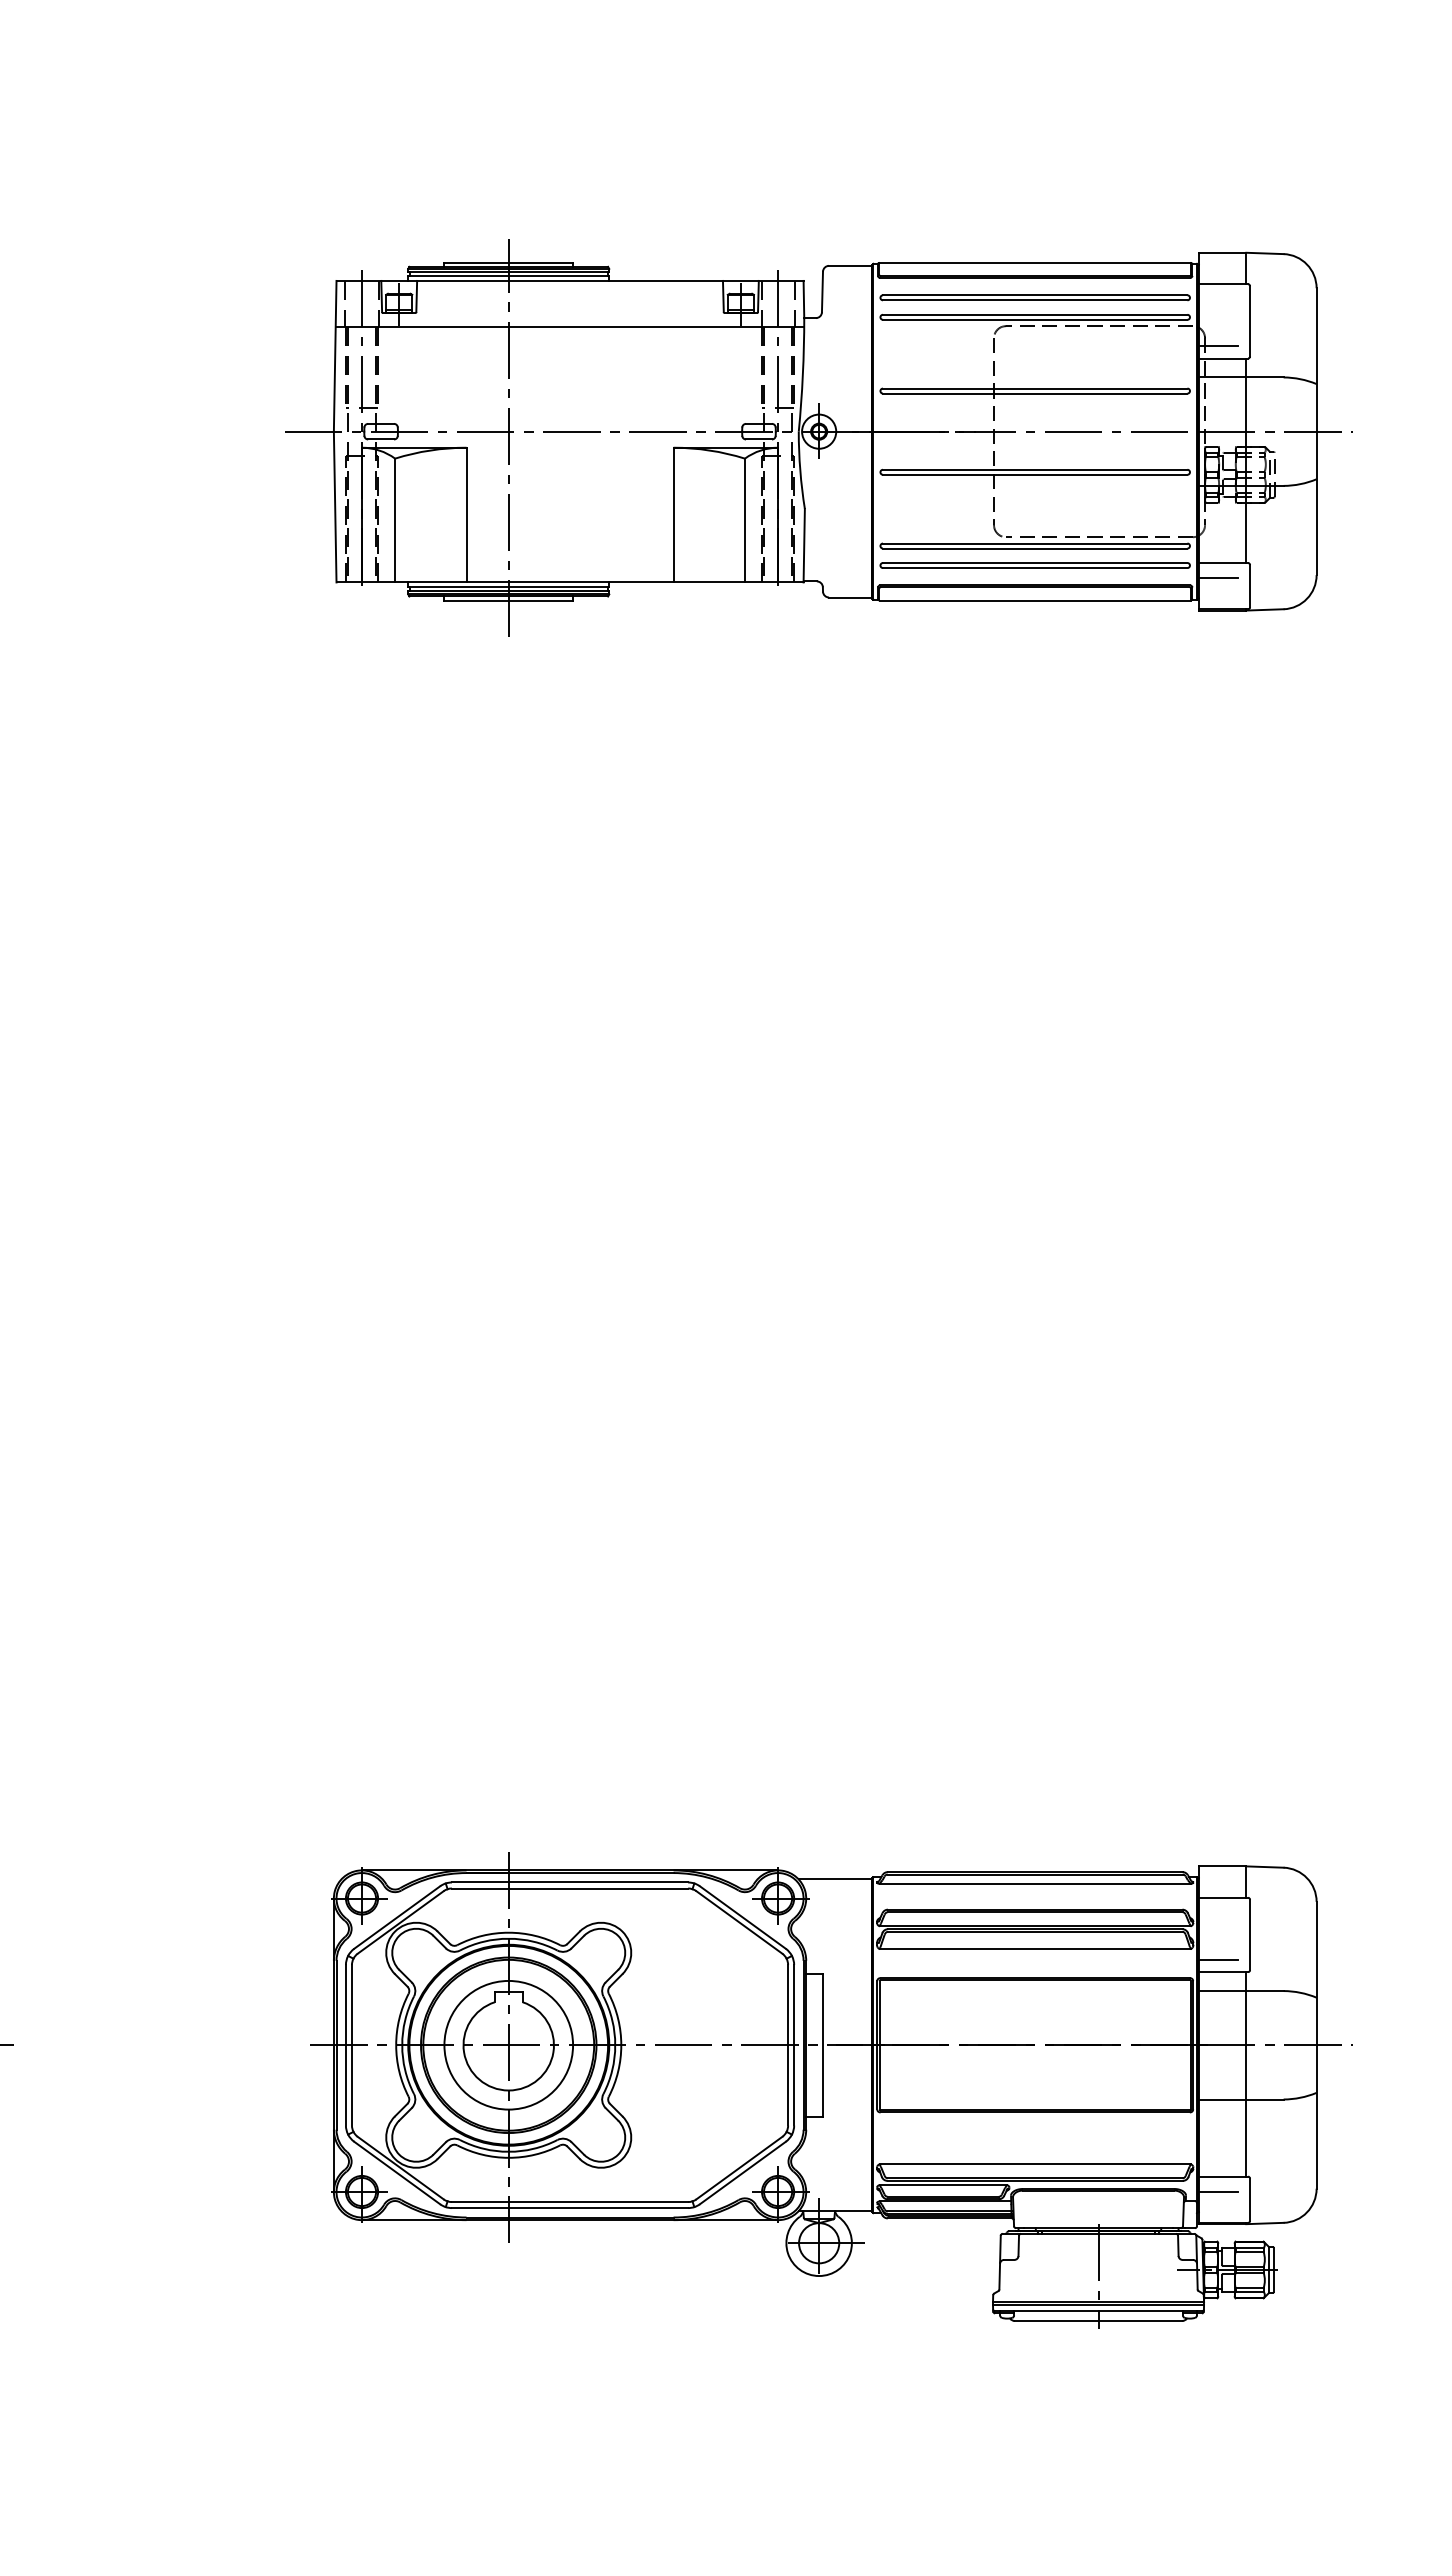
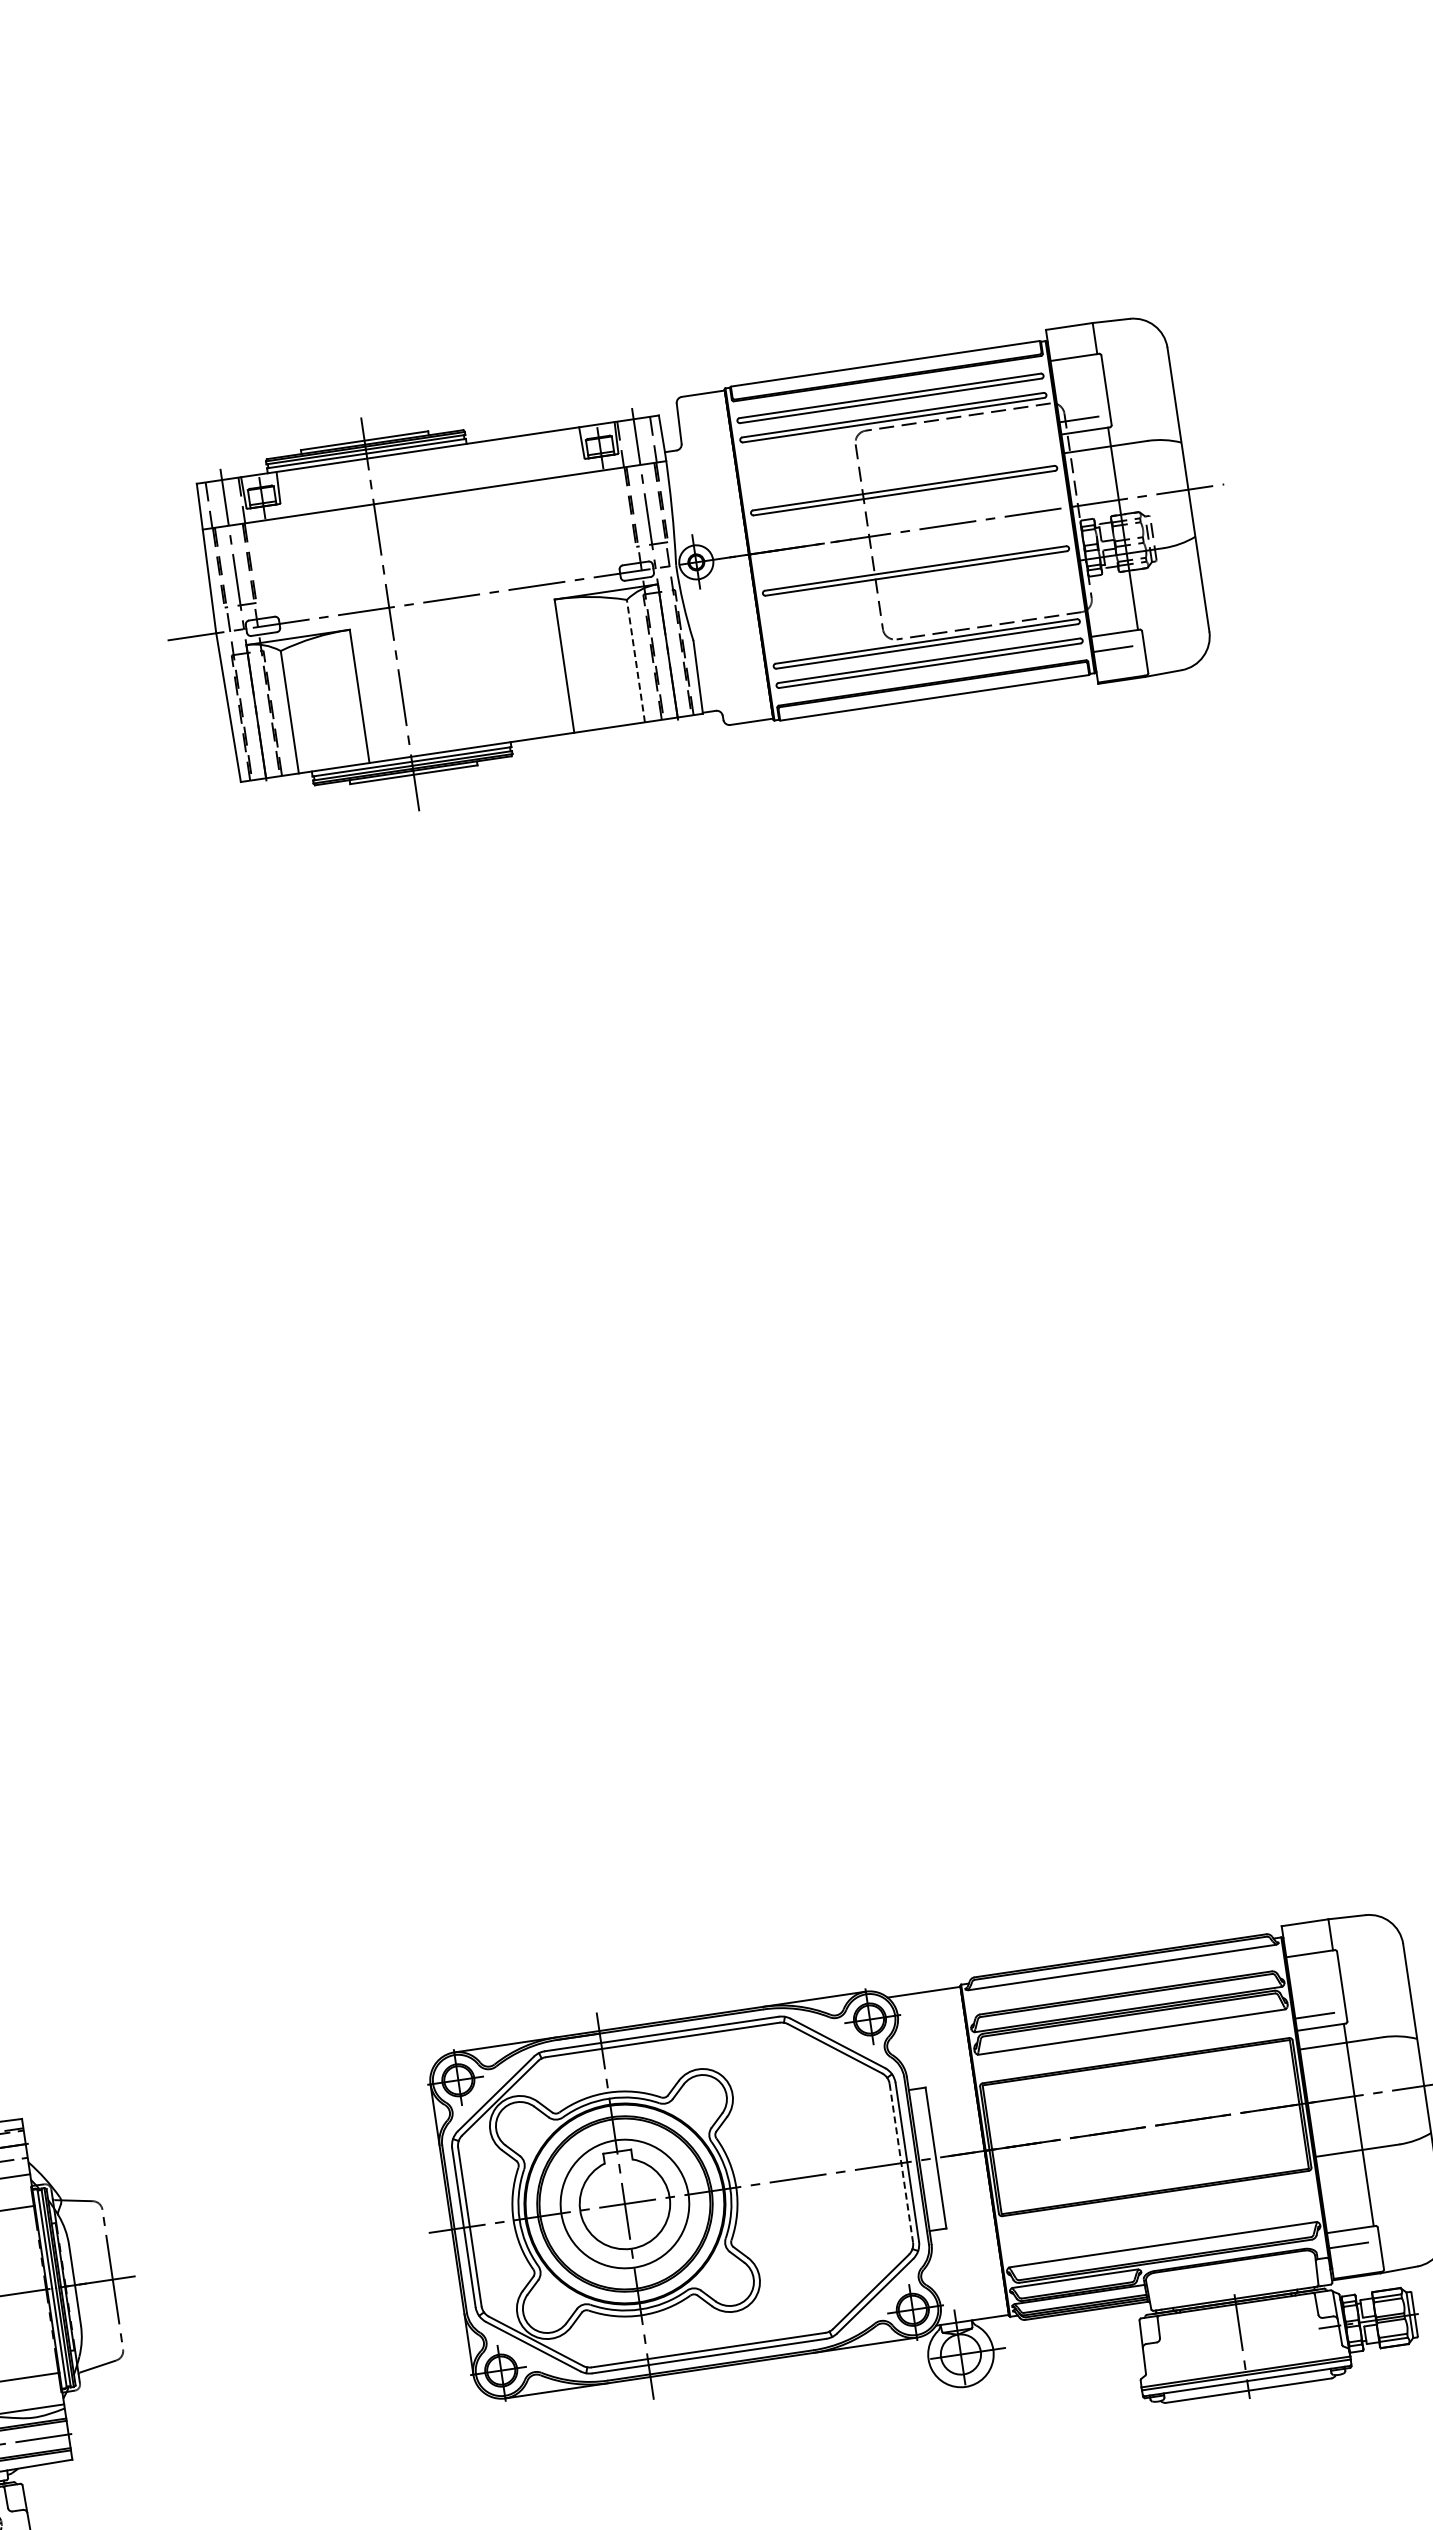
line: (744, 520) -> (635, 661), solid -> dashed
line: (788, 2045) -> (901, 2163), solid -> dashed

